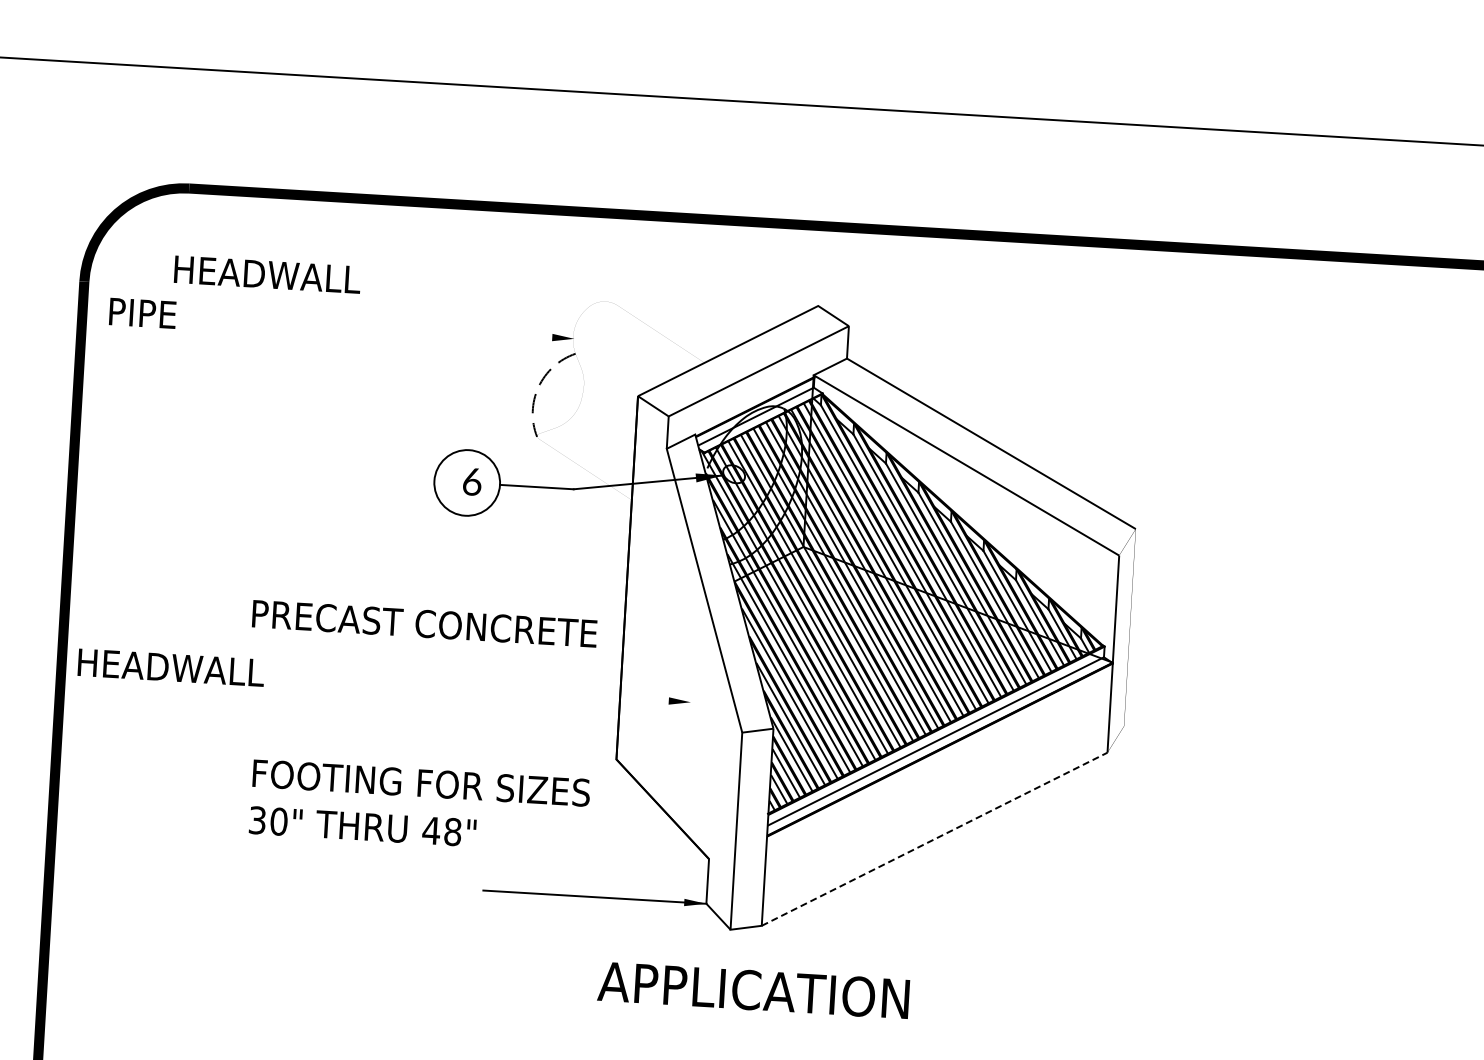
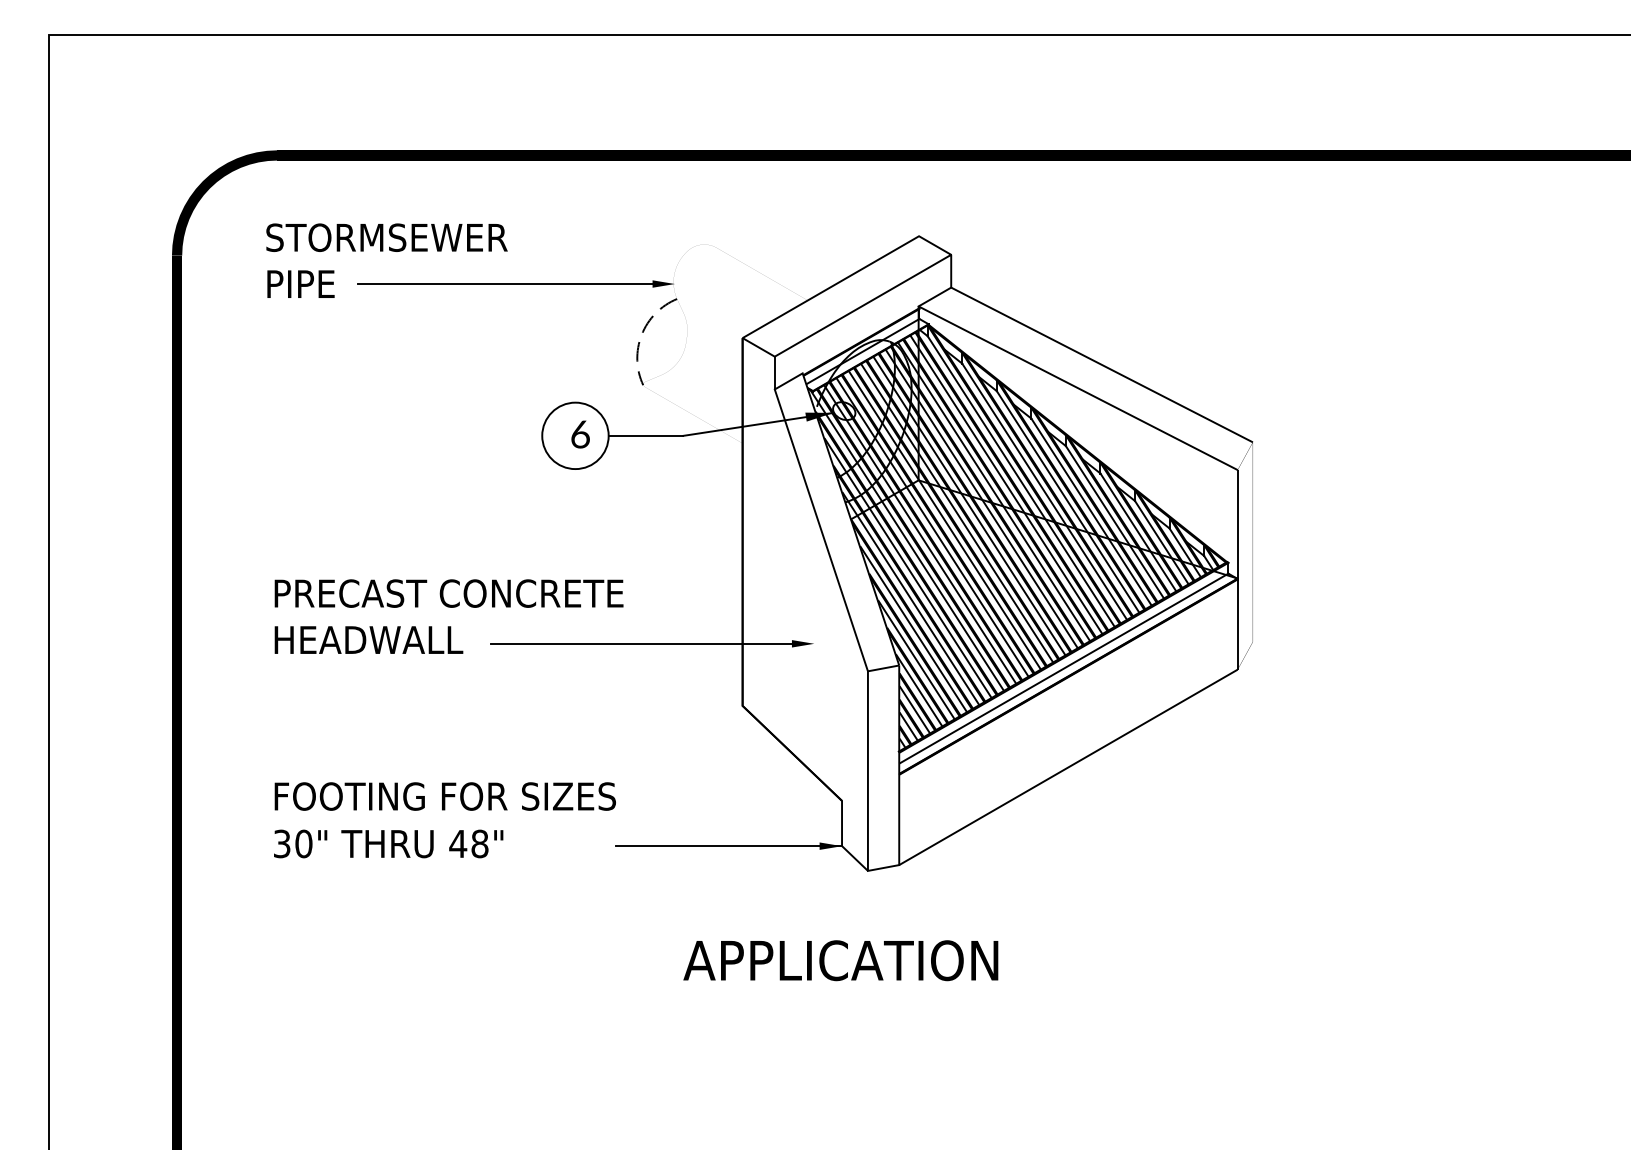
text: (292, 275) -> (386, 237), HEADWALL -> STORMSEWER
text: (142, 312) -> (300, 283), moved
line: (406, 329) -> (504, 284), added
text: (424, 623) -> (448, 593), moved
text: (170, 667) -> (368, 639), moved
line: (520, 691) -> (641, 643), added
text: (419, 806) -> (444, 820), moved
line: (934, 839) -> (1068, 767), dashed -> solid
text: (753, 990) -> (840, 960), moved

